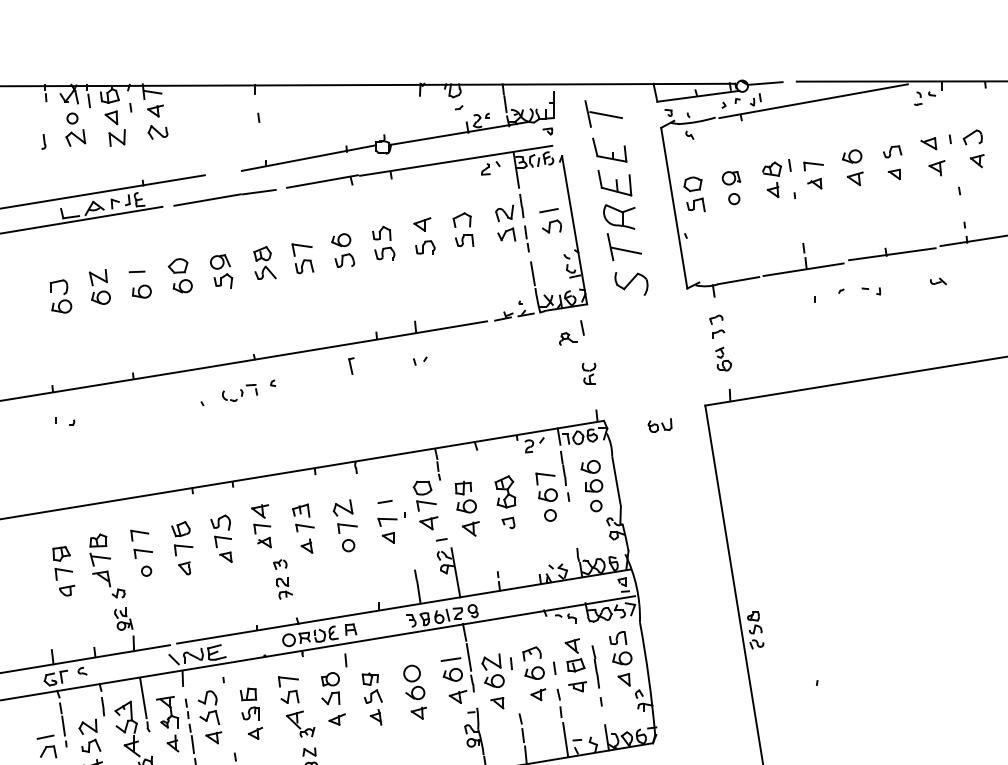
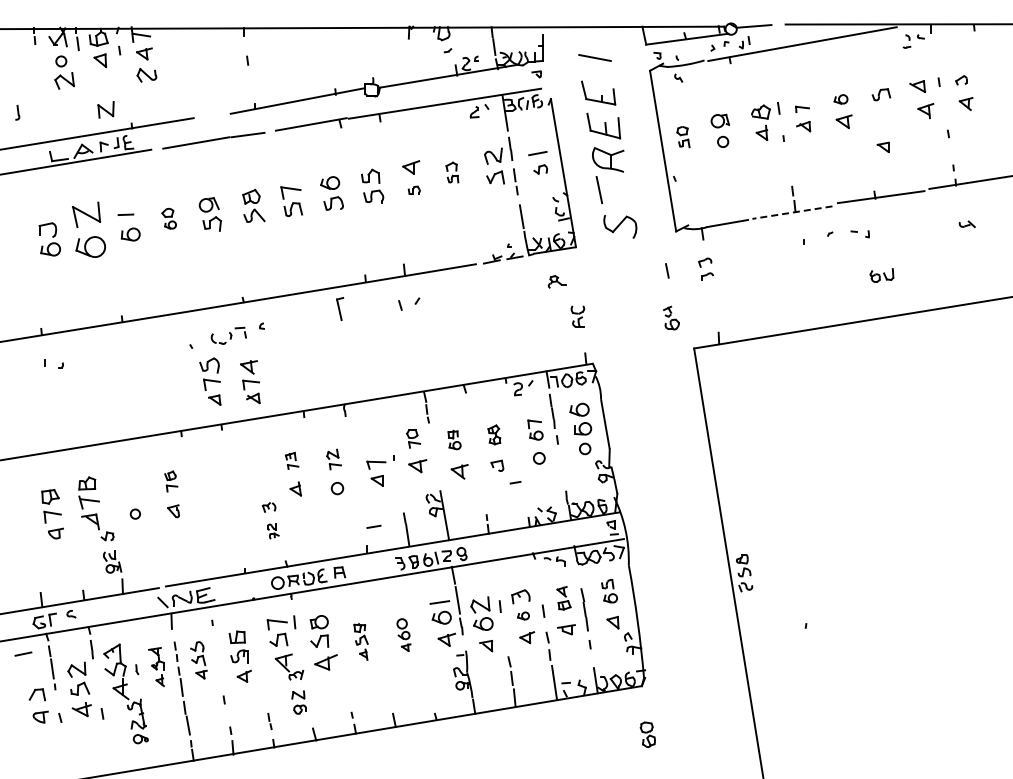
line: (587, 113) -> (576, 56), removed
part: (116, 137) -> (105, 109), moved
part: (972, 137) -> (961, 80), size x0.6
part: (43, 141) -> (17, 112), moved
part: (851, 156) -> (840, 99), size x0.7
part: (813, 166) -> (802, 109), size x0.7
part: (893, 173) -> (882, 146), moved
part: (694, 193) -> (683, 136), size x0.6
part: (551, 226) -> (540, 169), size x0.7
part: (463, 229) -> (452, 172), size x0.6
part: (425, 247) -> (414, 190), size x0.6
line: (625, 250) -> (614, 193), removed
line: (803, 269) -> (792, 212), solid -> dashed
part: (179, 275) -> (168, 218), size x0.6
part: (937, 281) -> (966, 224), moved
part: (99, 286) -> (88, 229), size x1.6
line: (582, 327) -> (667, 270), moved
part: (723, 358) -> (671, 317), moved
part: (419, 360) -> (408, 303), size x1.6
part: (351, 365) -> (340, 308), size x1.4
part: (659, 425) -> (881, 275), moved
part: (546, 486) -> (535, 429), size x0.7
part: (505, 491) -> (494, 434), size x0.6
part: (424, 495) -> (413, 438), size x0.6
part: (465, 496) -> (454, 439), size x0.6
line: (384, 501) -> (373, 526), moved
part: (344, 516) -> (333, 459), size x0.6
part: (302, 517) -> (291, 460), size x0.6
part: (261, 526) -> (250, 382), moved
part: (182, 538) -> (171, 481), size x0.6
part: (221, 538) -> (210, 381), moved
line: (441, 539) -> (515, 482), moved
part: (141, 543) -> (130, 486), removed
part: (284, 588) -> (273, 531), size x0.7
part: (620, 648) -> (609, 591), size x0.7
part: (574, 655) -> (563, 598), size x0.7
line: (345, 660) -> (294, 622), moved
part: (534, 672) -> (523, 615), size x0.6
part: (414, 691) -> (403, 634), size x0.6
line: (142, 697) -> (131, 640), removed
part: (371, 698) -> (360, 641), size x0.7
part: (209, 717) -> (198, 660), size x0.7
part: (336, 719) -> (325, 662), size x1.4
part: (167, 723) -> (156, 666), size x0.7
line: (45, 736) -> (23, 653), moved

